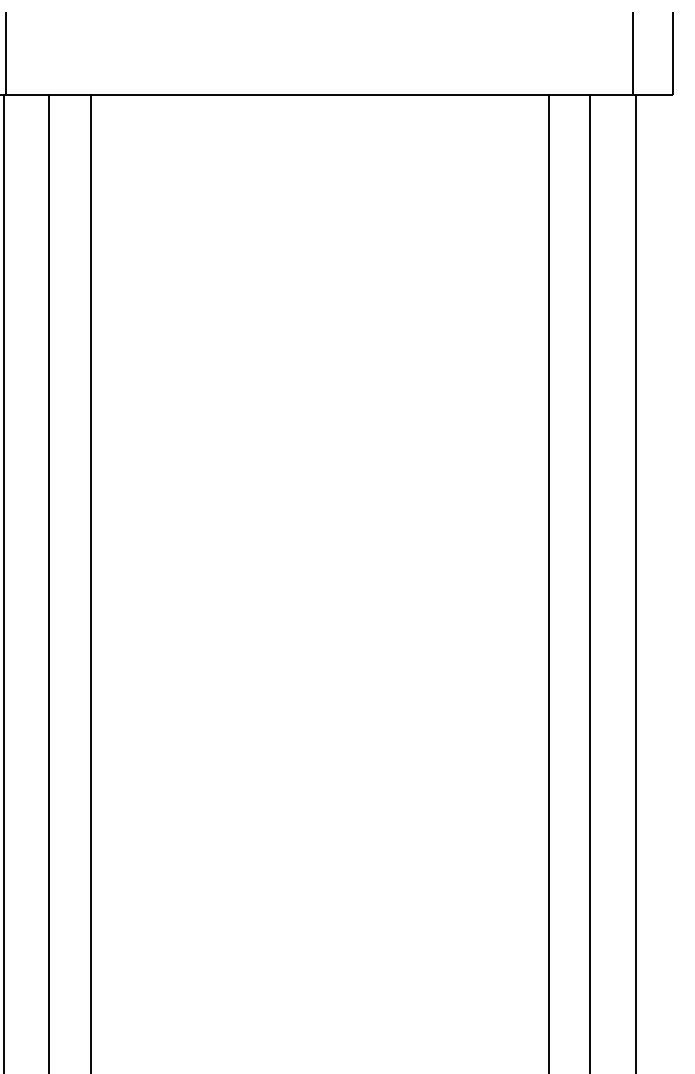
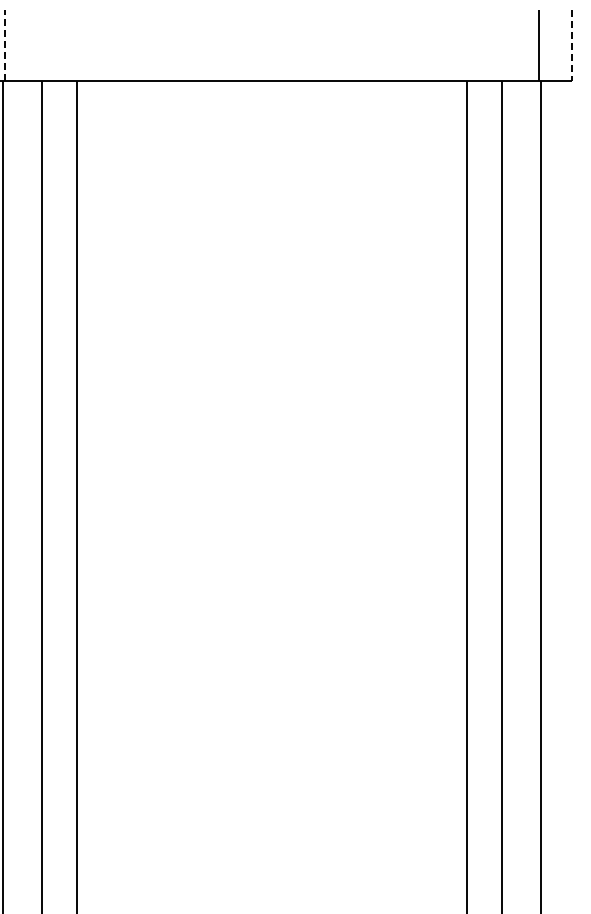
line: (6, 53) -> (5, 45), solid -> dashed
line: (673, 54) -> (572, 46), solid -> dashed

